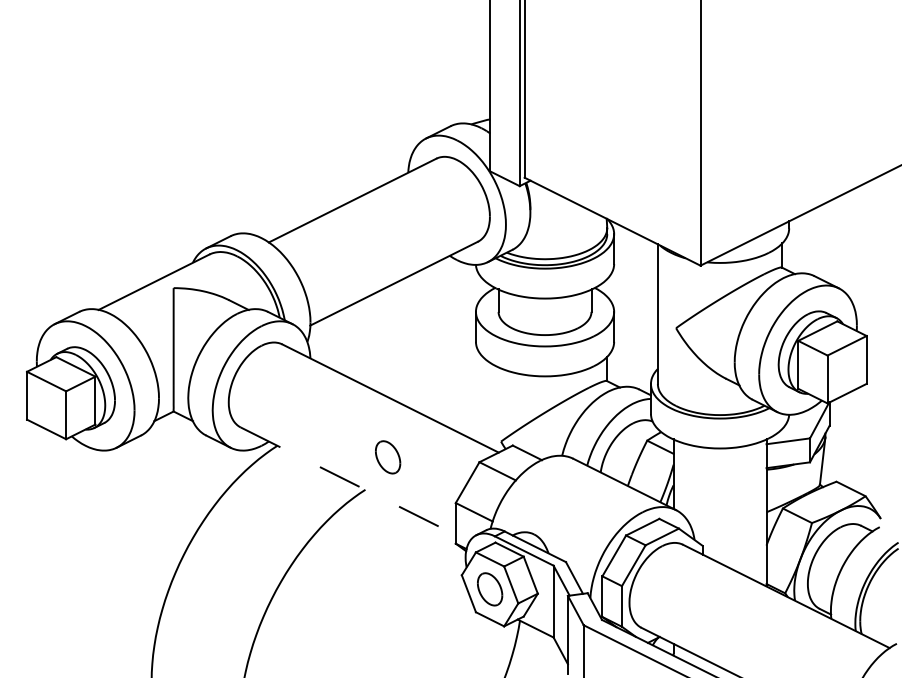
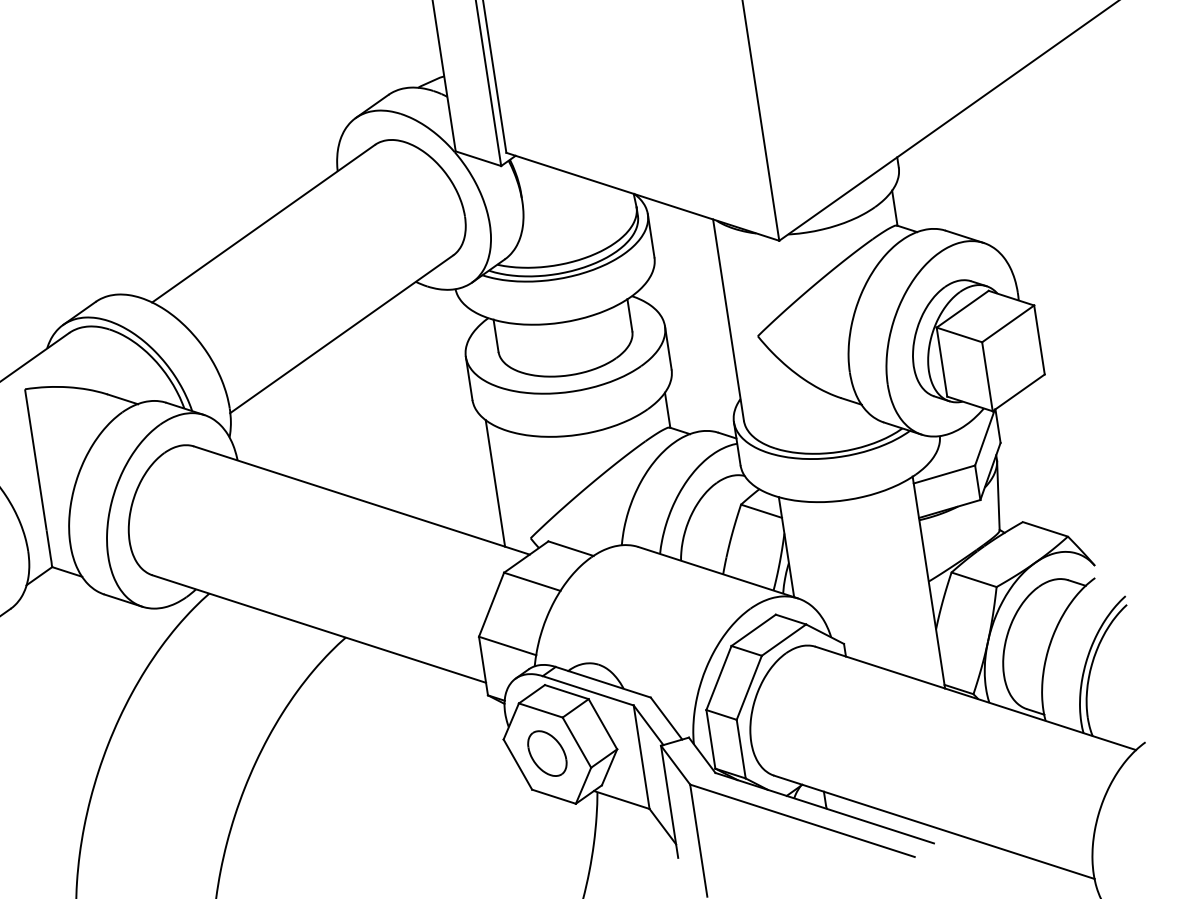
line: (482, 400) -> (494, 483), added
part: (388, 457) -> (371, 585), removed
line: (348, 481) -> (319, 629), dashed -> solid

